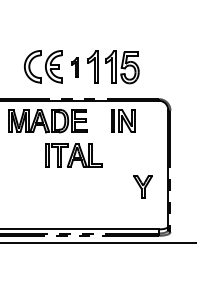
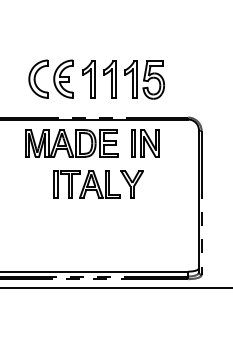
part: (74, 67) -> (88, 79), size x1.67
part: (47, 121) -> (71, 143), moved
part: (142, 187) -> (131, 184), moved

